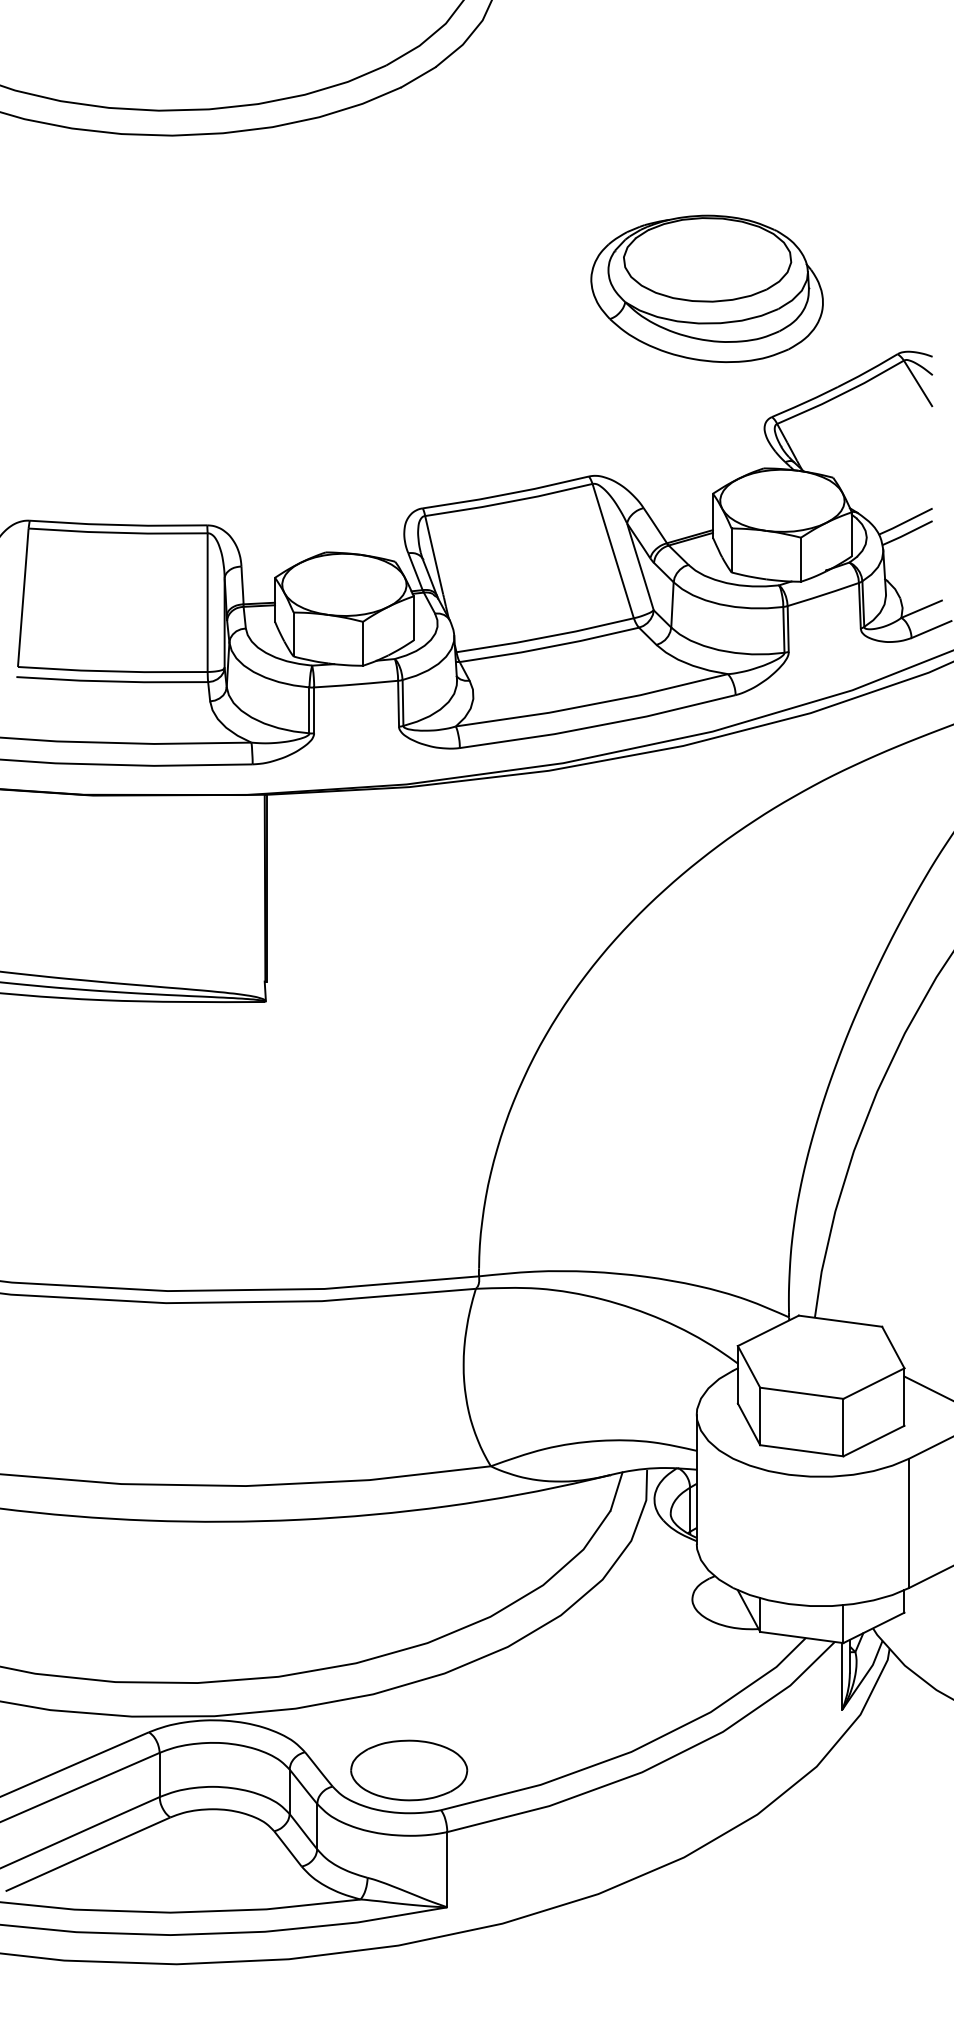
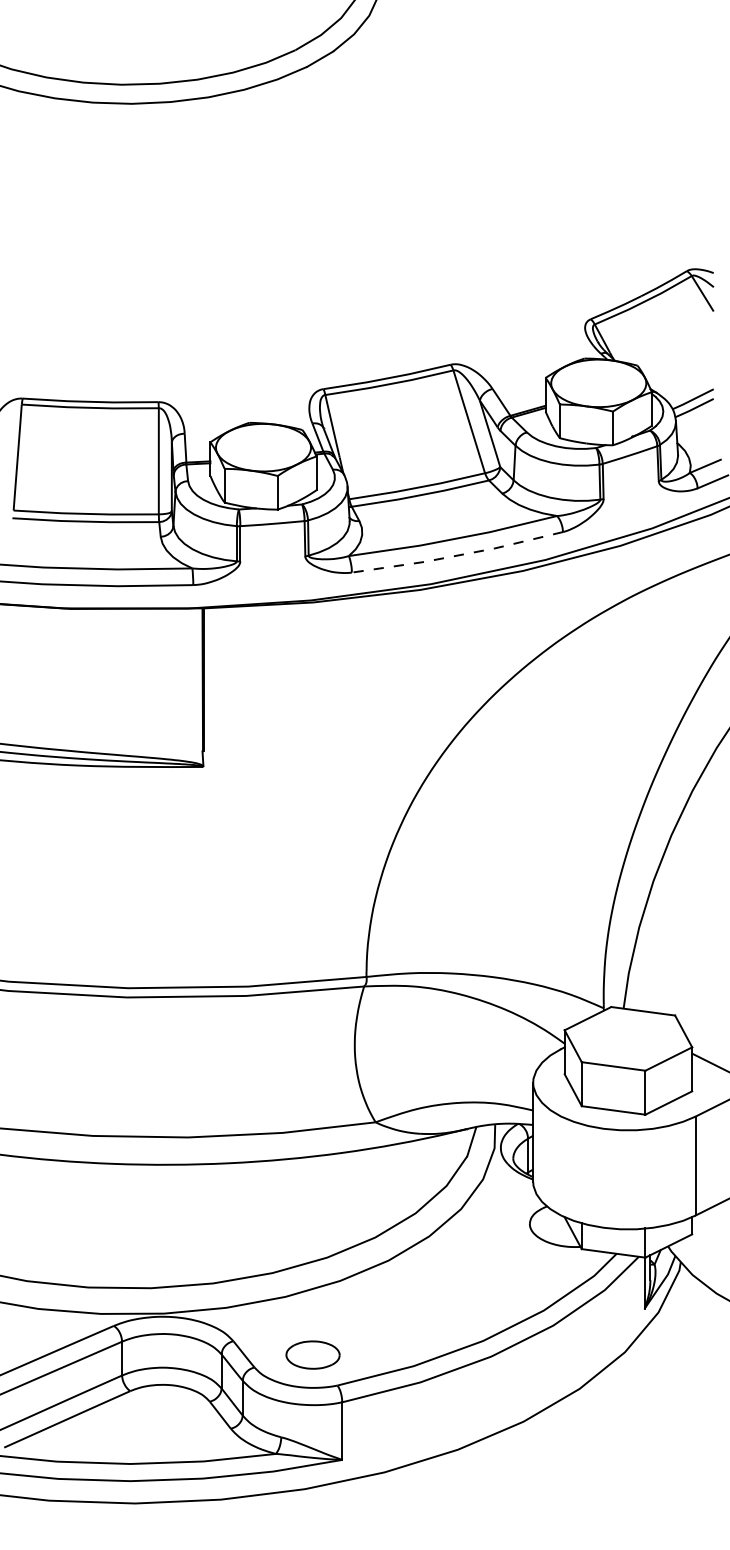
part: (706, 289) -> (540, 221), removed
line: (597, 725) -> (457, 555), solid -> dashed
part: (408, 1769) -> (312, 1354), size x0.6

